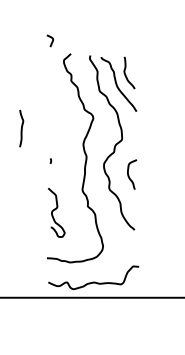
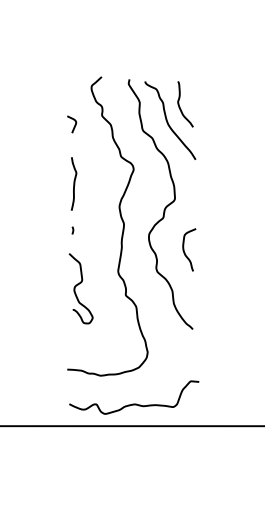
curve: (51, 41) -> (73, 125), moved
curve: (21, 128) -> (73, 183), moved
curve: (55, 210) -> (79, 285), moved

